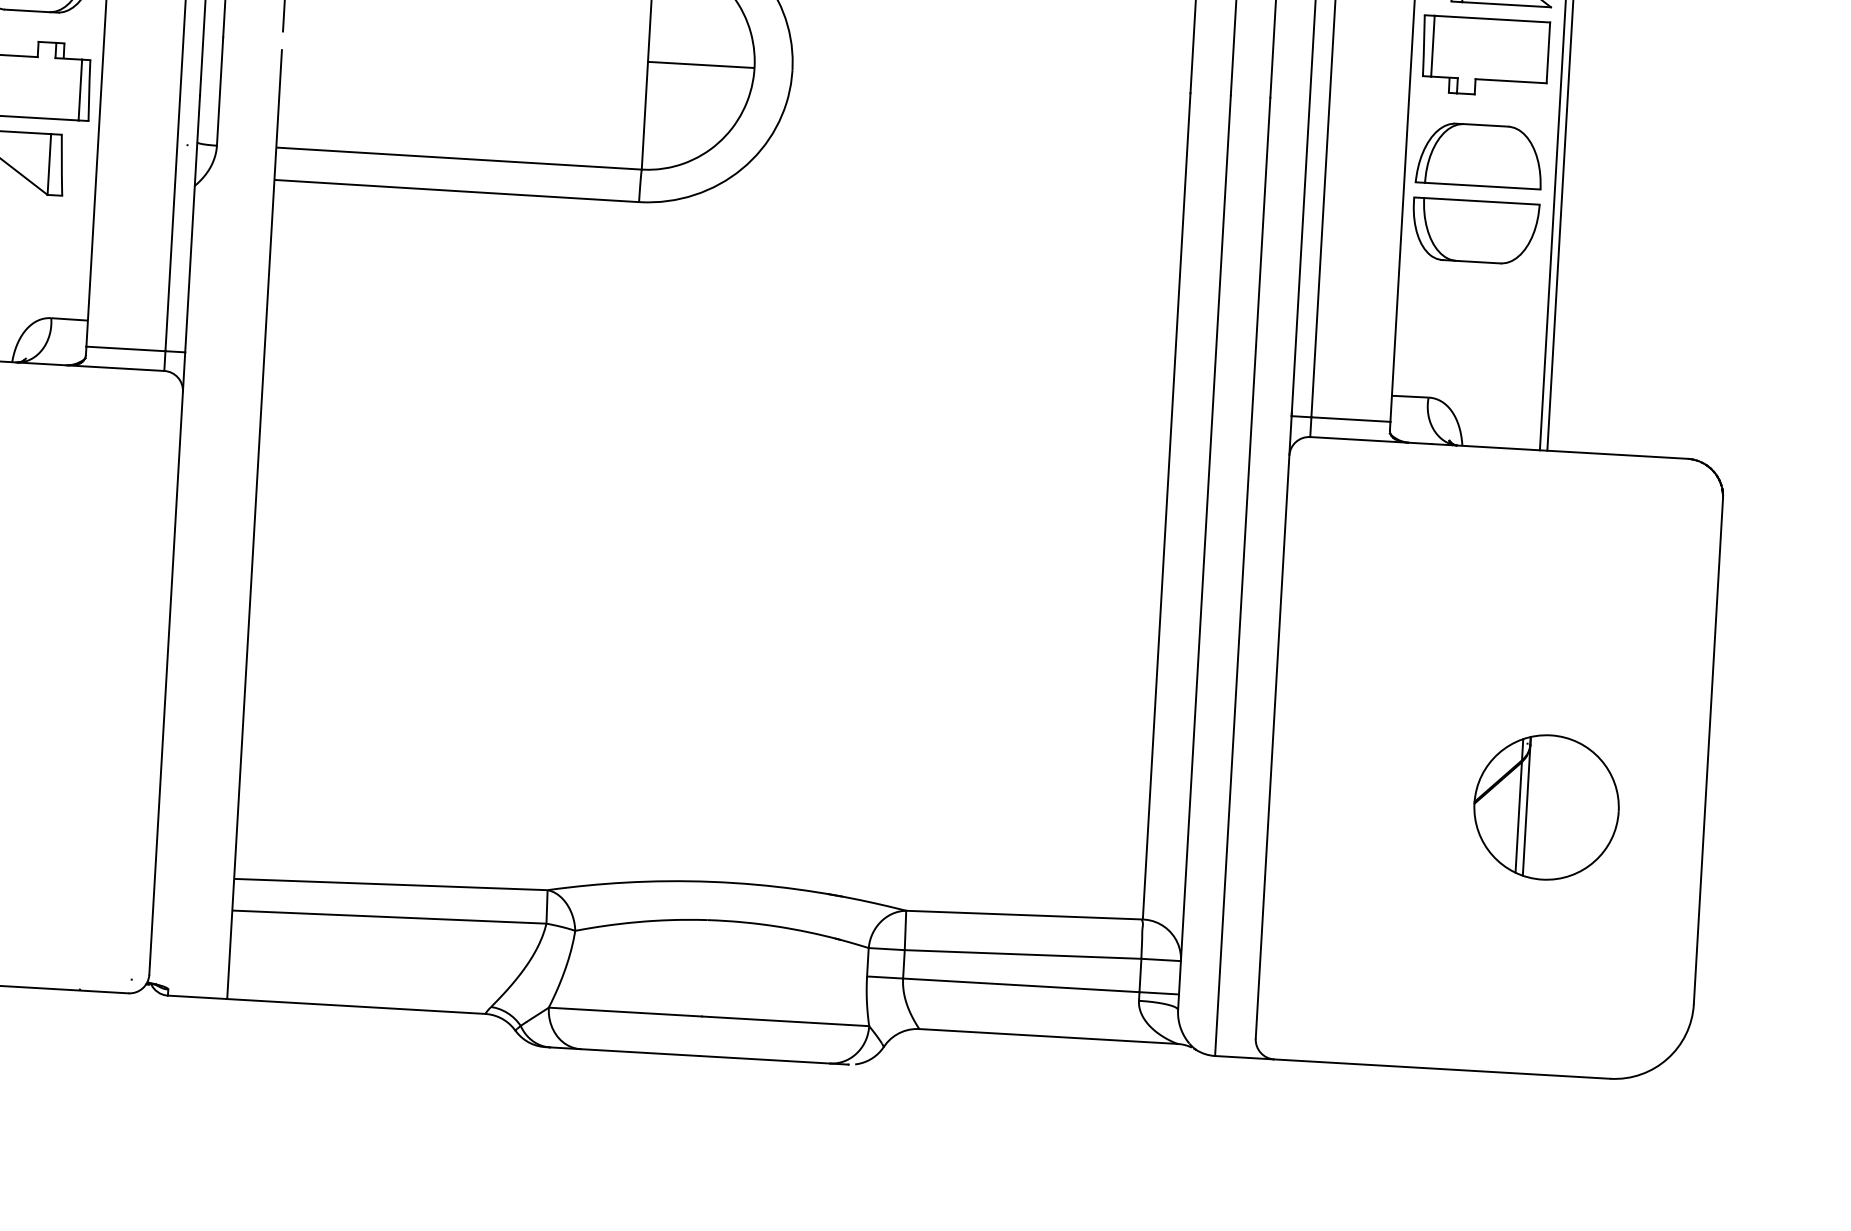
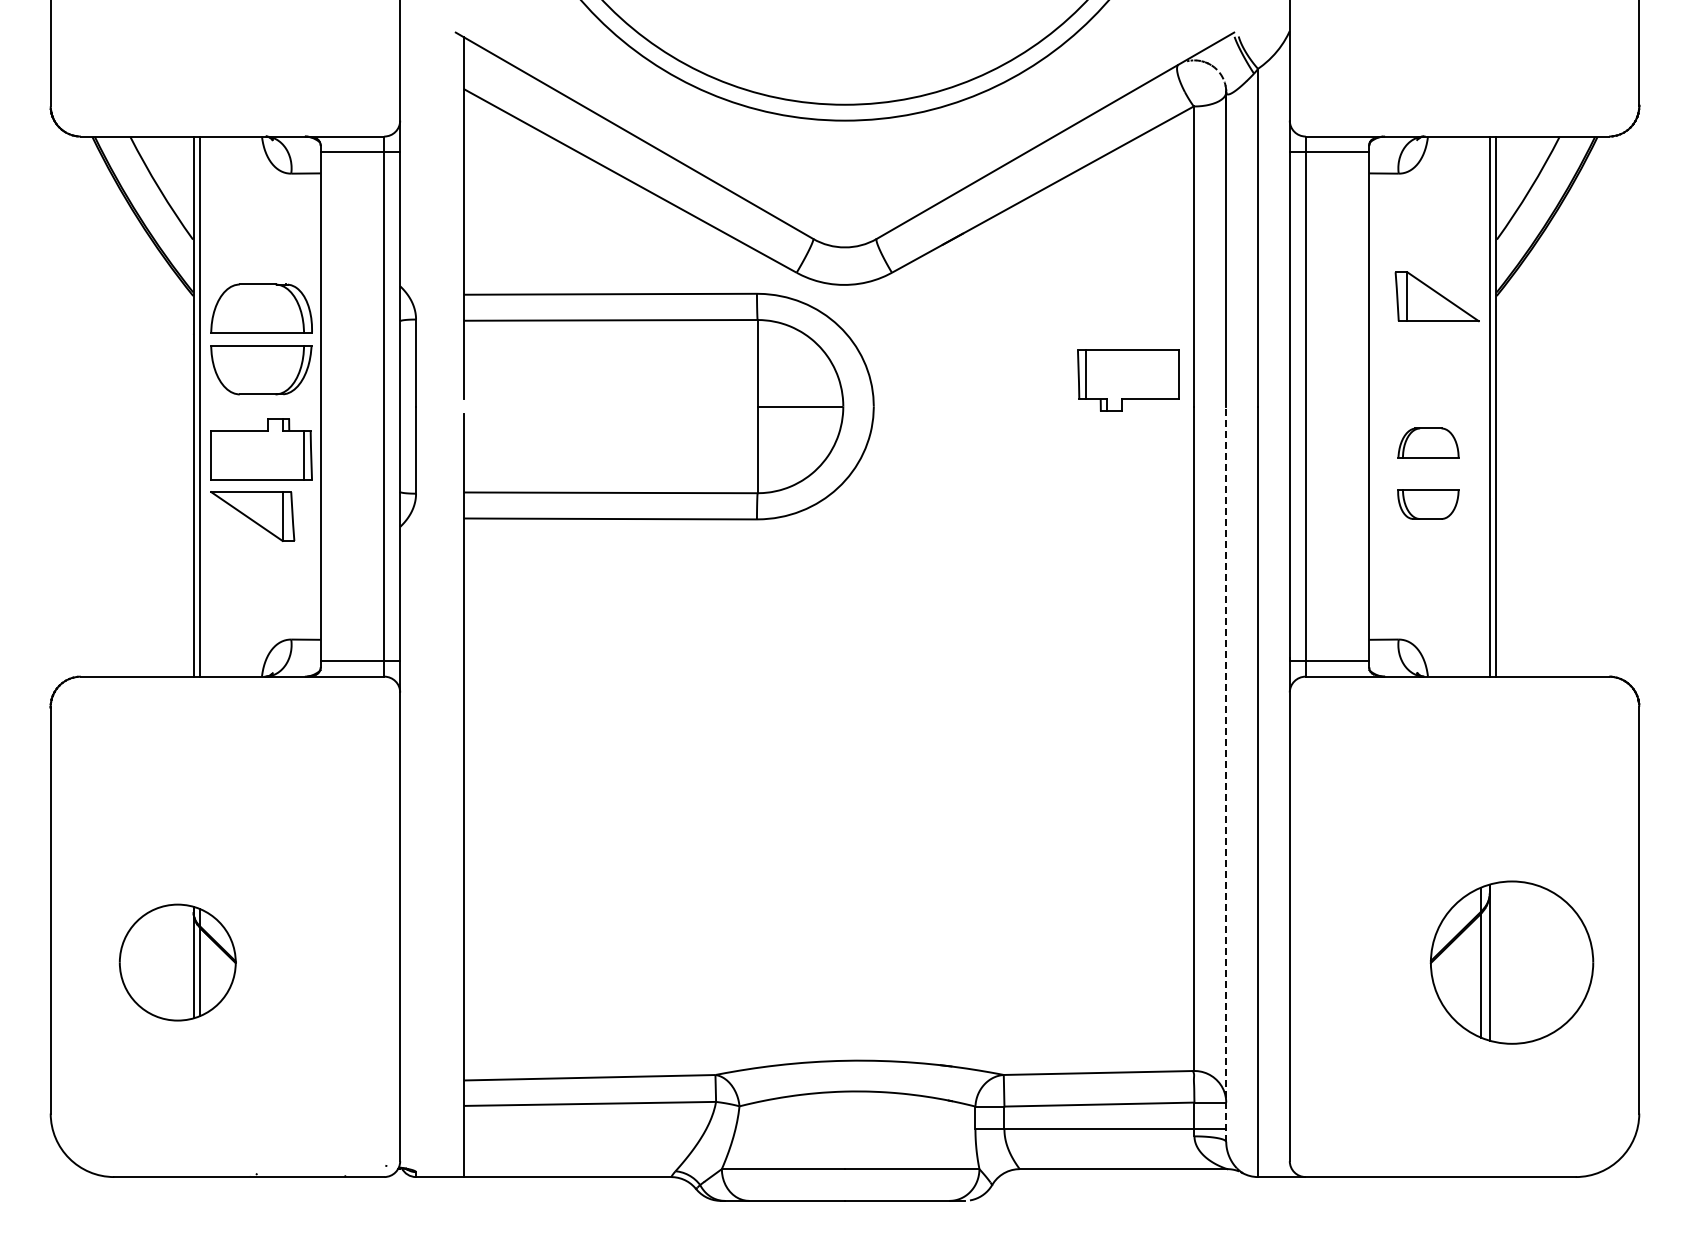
part: (1485, 56) -> (1128, 380), moved
part: (1479, 154) -> (1428, 442), size x0.6
part: (1475, 231) -> (1428, 504), size x0.6
line: (1204, 553) -> (1226, 774), solid -> dashed
part: (1546, 807) -> (1512, 962), size x1.4

